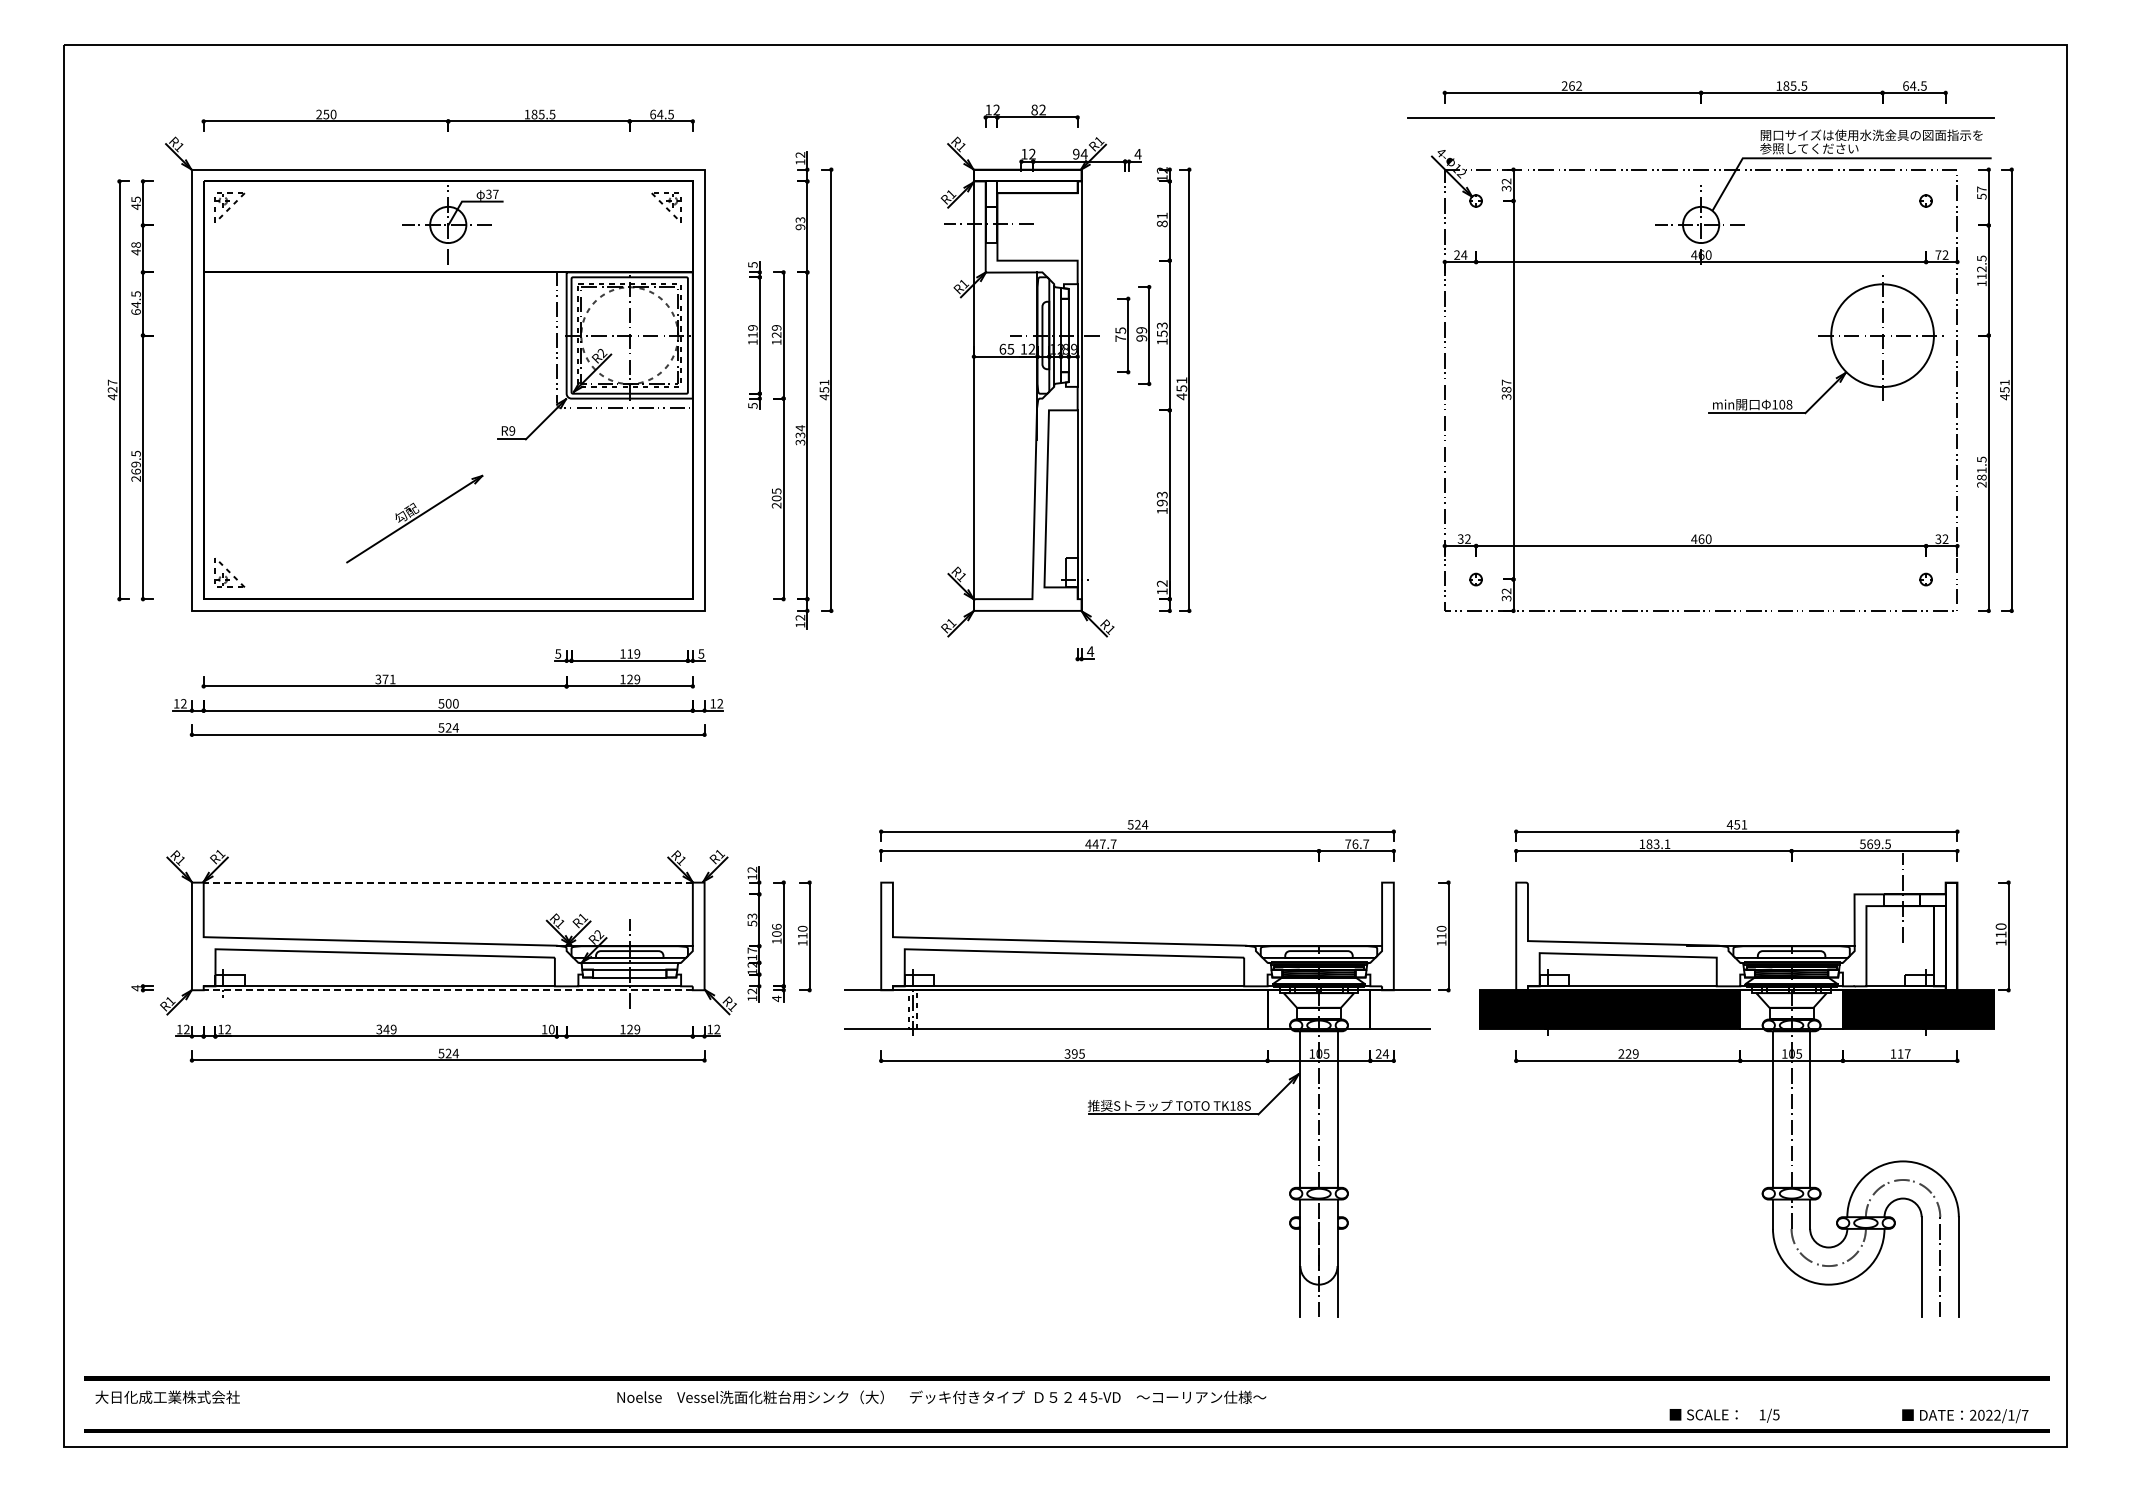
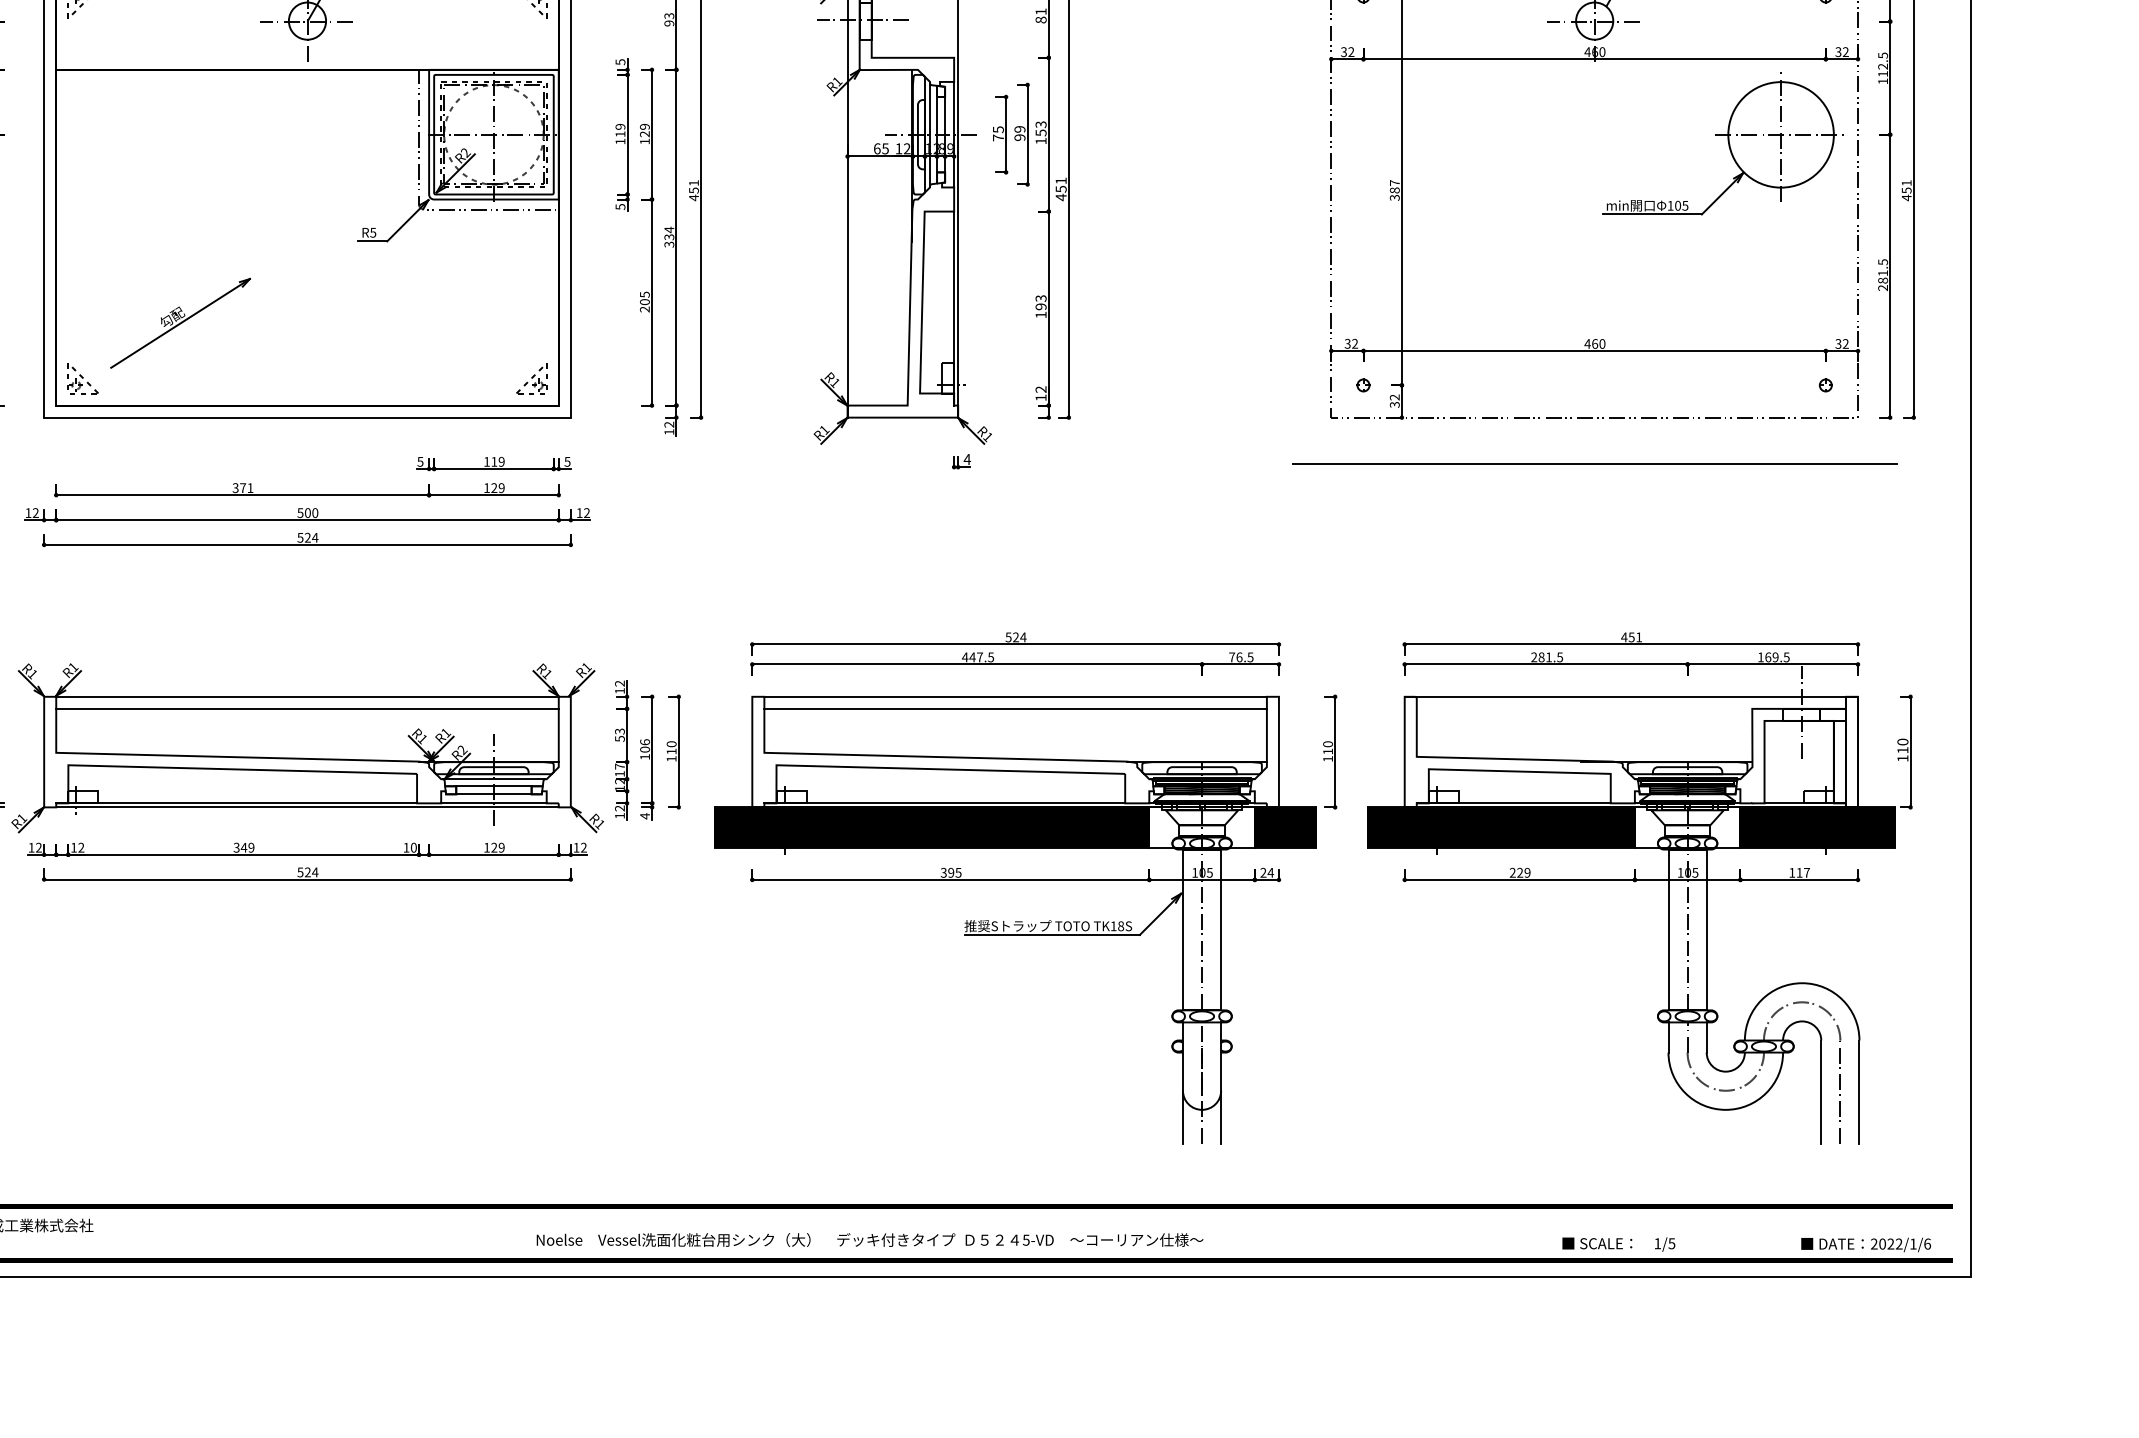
text: (1460, 254) -> (1347, 51), 24 -> 32
text: (1938, 254) -> (1838, 51), 72 -> 32
text: (1789, 404) -> (1685, 205), 108 -> 105
text: (512, 430) -> (373, 232), R9 -> R5
part: (414, 518) -> (180, 322), moved
part: (666, 572) -> (531, 378), added
line: (1700, 655) -> (1594, 463), added
text: (1113, 844) -> (990, 657), 447.7 -> 447.5
text: (1366, 844) -> (1250, 657), 76.7 -> 76.5
text: (1654, 844) -> (1546, 657), 183.1 -> 281.5
text: (1862, 844) -> (1760, 657), 569.5 -> 169.5
line: (448, 882) -> (307, 696), dashed -> solid
line: (1137, 882) -> (1015, 696), added
line: (1730, 882) -> (1624, 696), added
line: (447, 894) -> (306, 709), added
line: (1137, 894) -> (1015, 709), added
line: (448, 990) -> (307, 807), dashed -> solid
fill: (1055, 1009) -> (931, 827), added
fill: (1400, 1009) -> (1285, 827), added
text: (941, 1397) -> (869, 1240), moved
text: (2024, 1414) -> (1926, 1243), 2022/1/7 -> 2022/1/6

